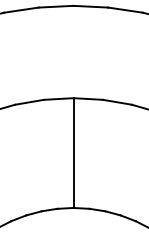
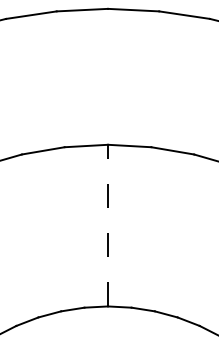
line: (73, 153) -> (108, 226), solid -> dashed

